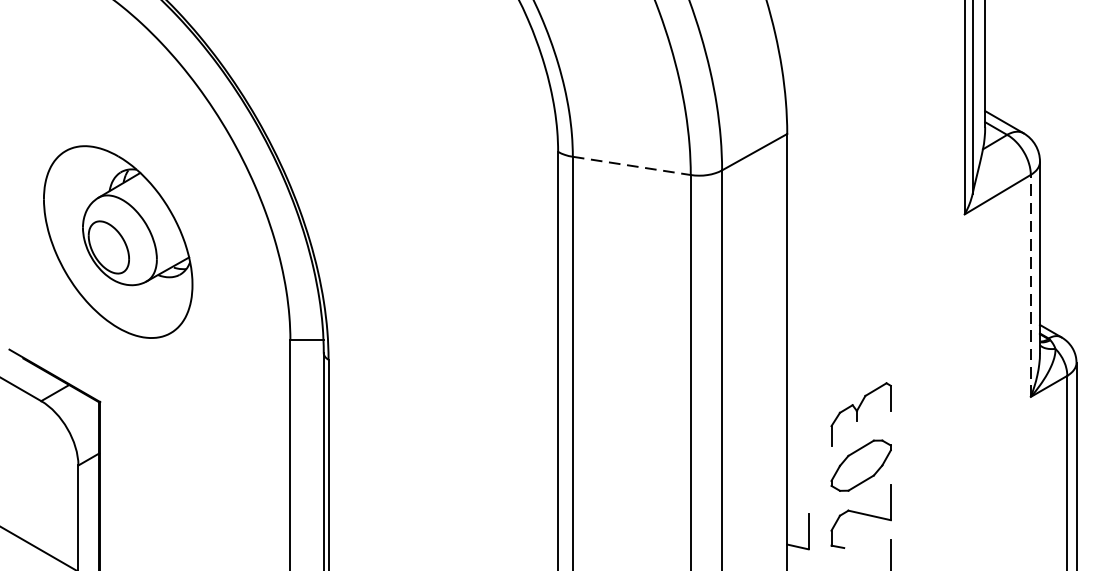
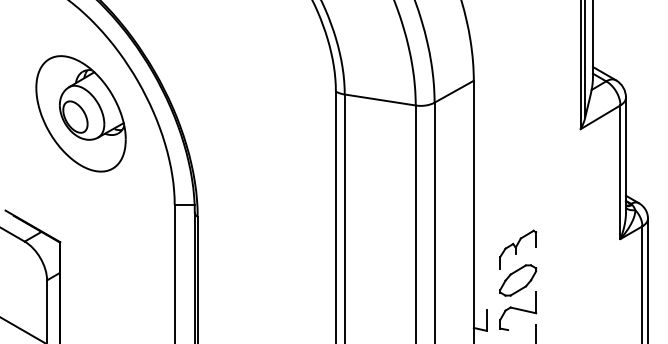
line: (632, 166) -> (380, 100), dashed -> solid
part: (117, 241) -> (80, 113), moved
line: (1030, 286) -> (620, 172), dashed -> solid

